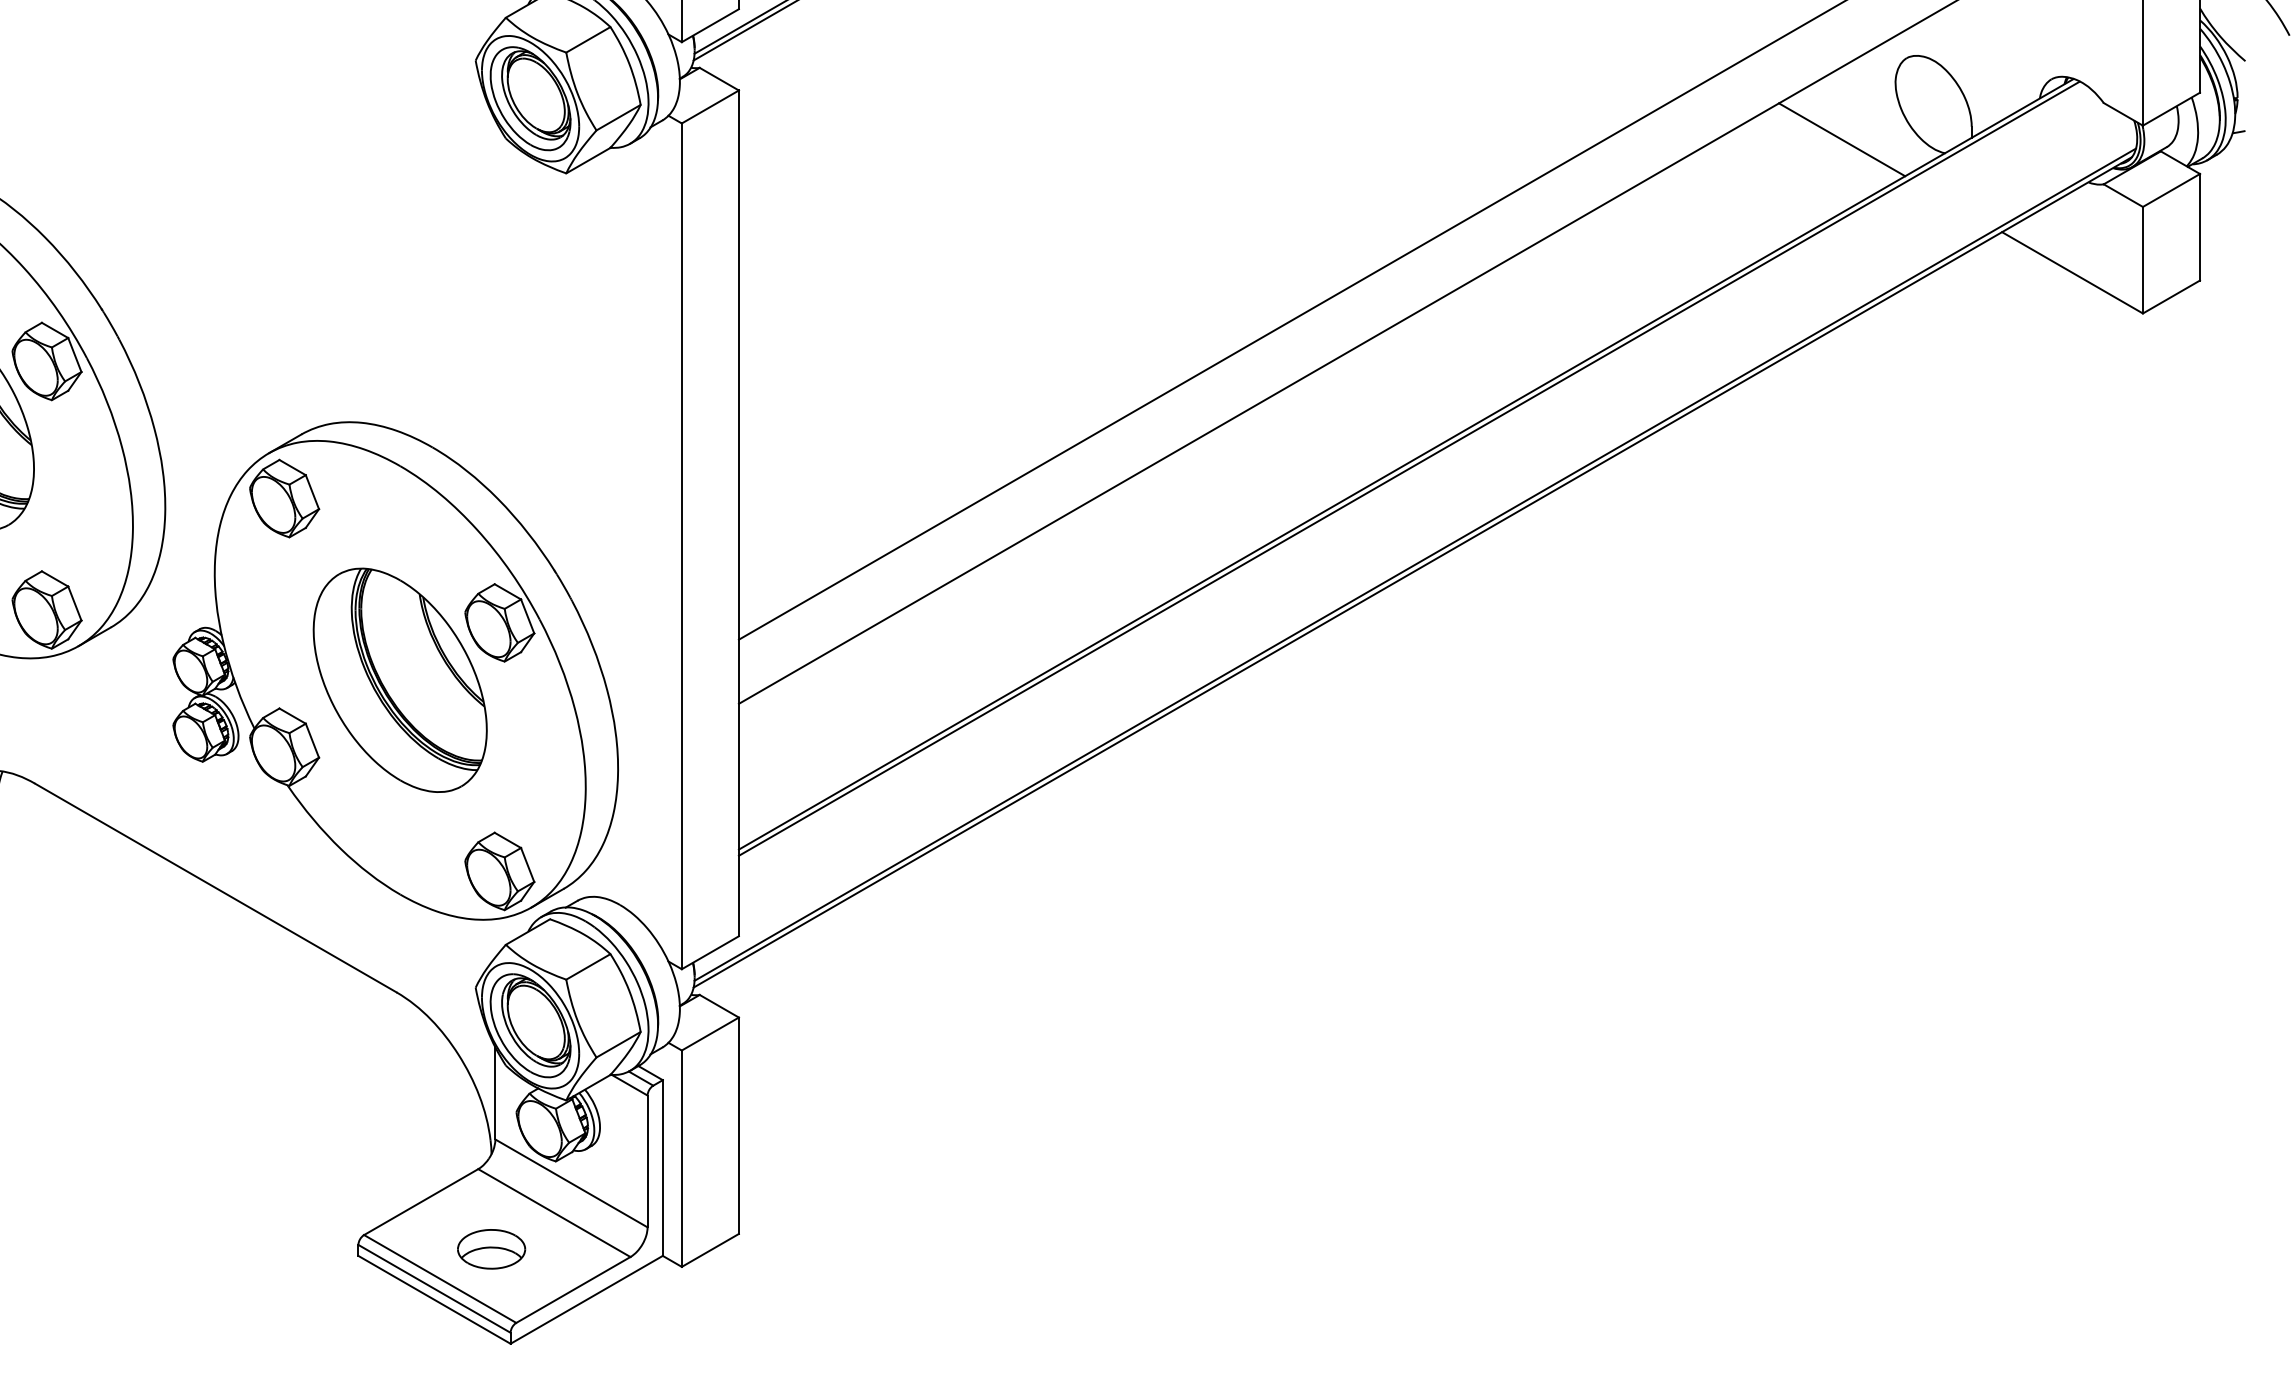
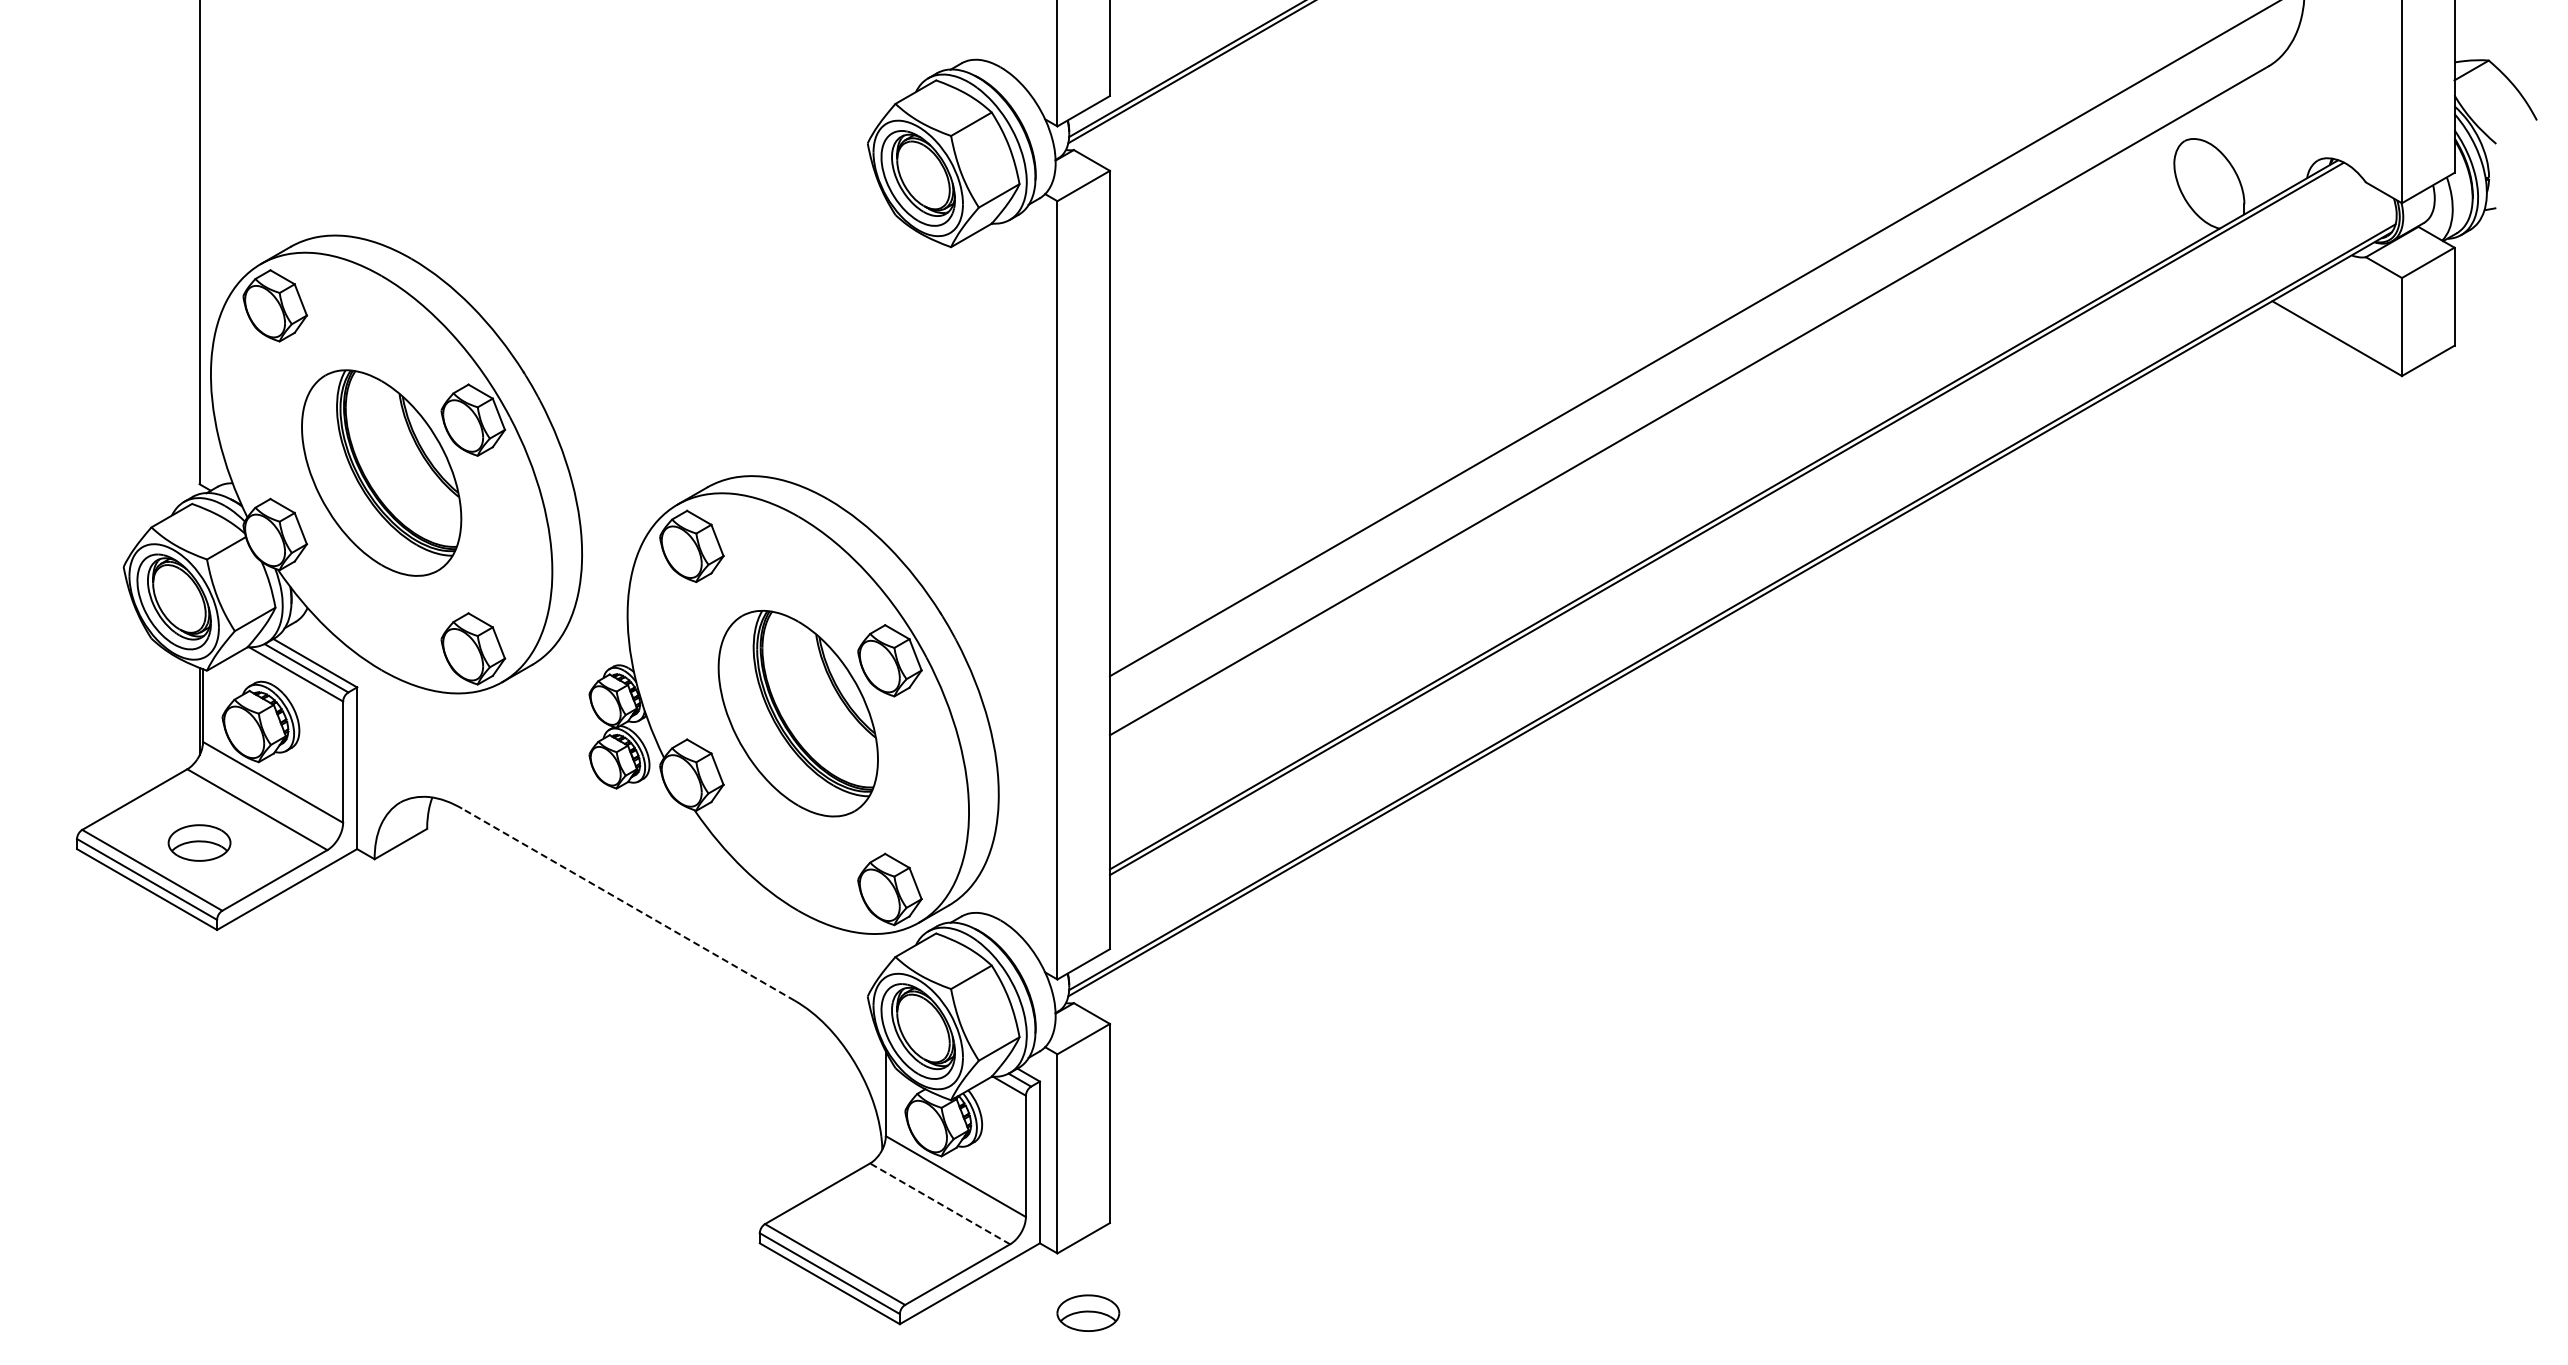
line: (1842, 139) -> (2125, 215), removed
line: (215, 887) -> (628, 904), solid -> dashed
line: (554, 1212) -> (940, 1203), solid -> dashed
part: (491, 1248) -> (1088, 1312), moved

